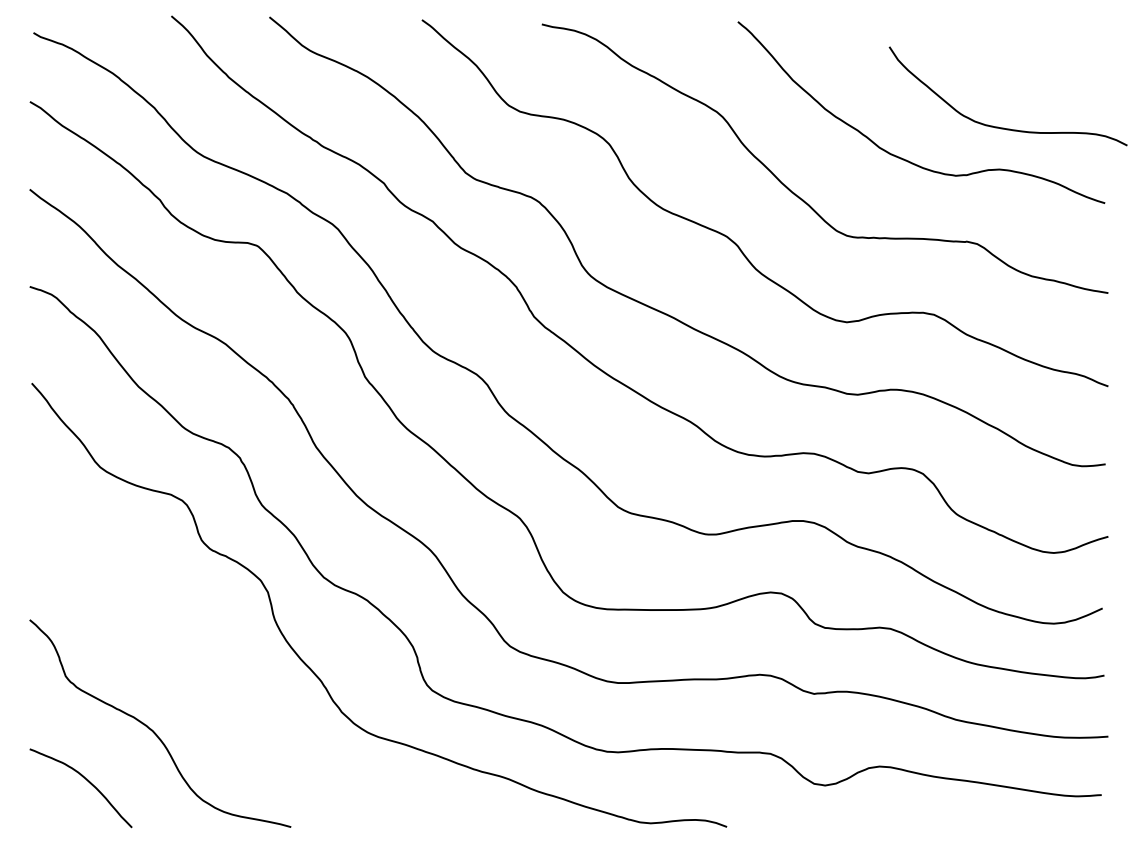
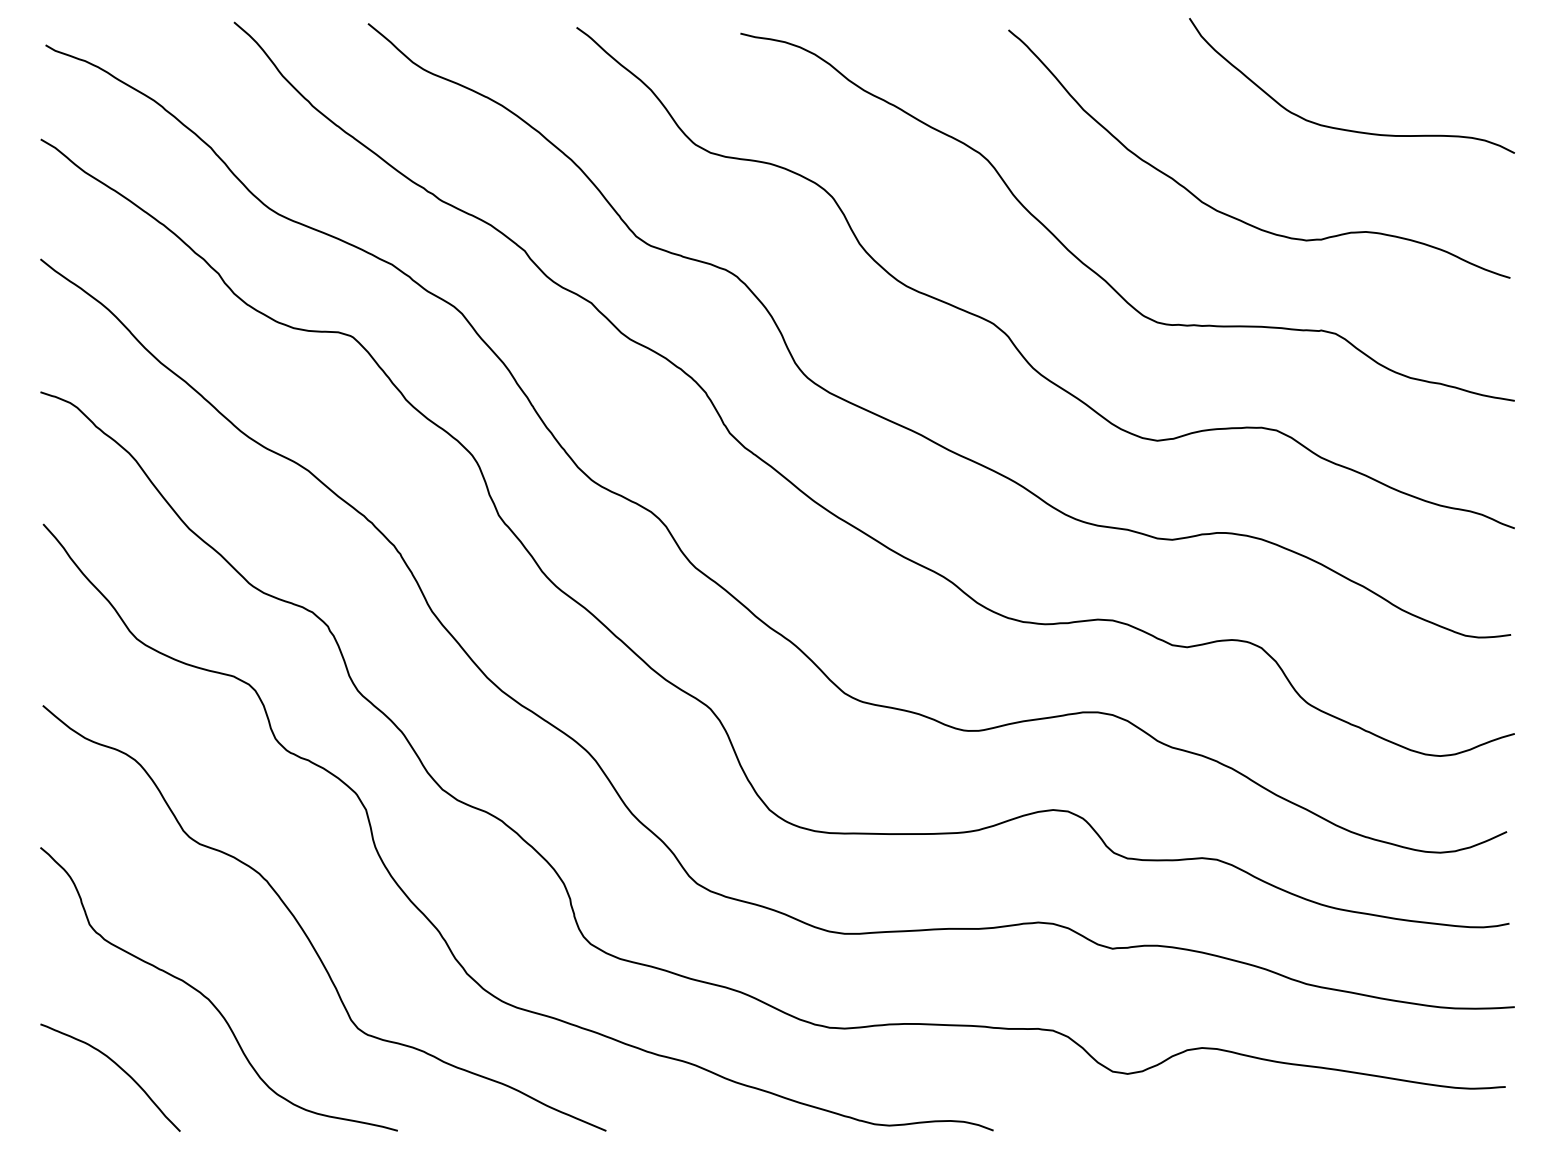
curve: (1002, 127) -> (1343, 128), moved
curve: (222, 680) -> (304, 930), added

